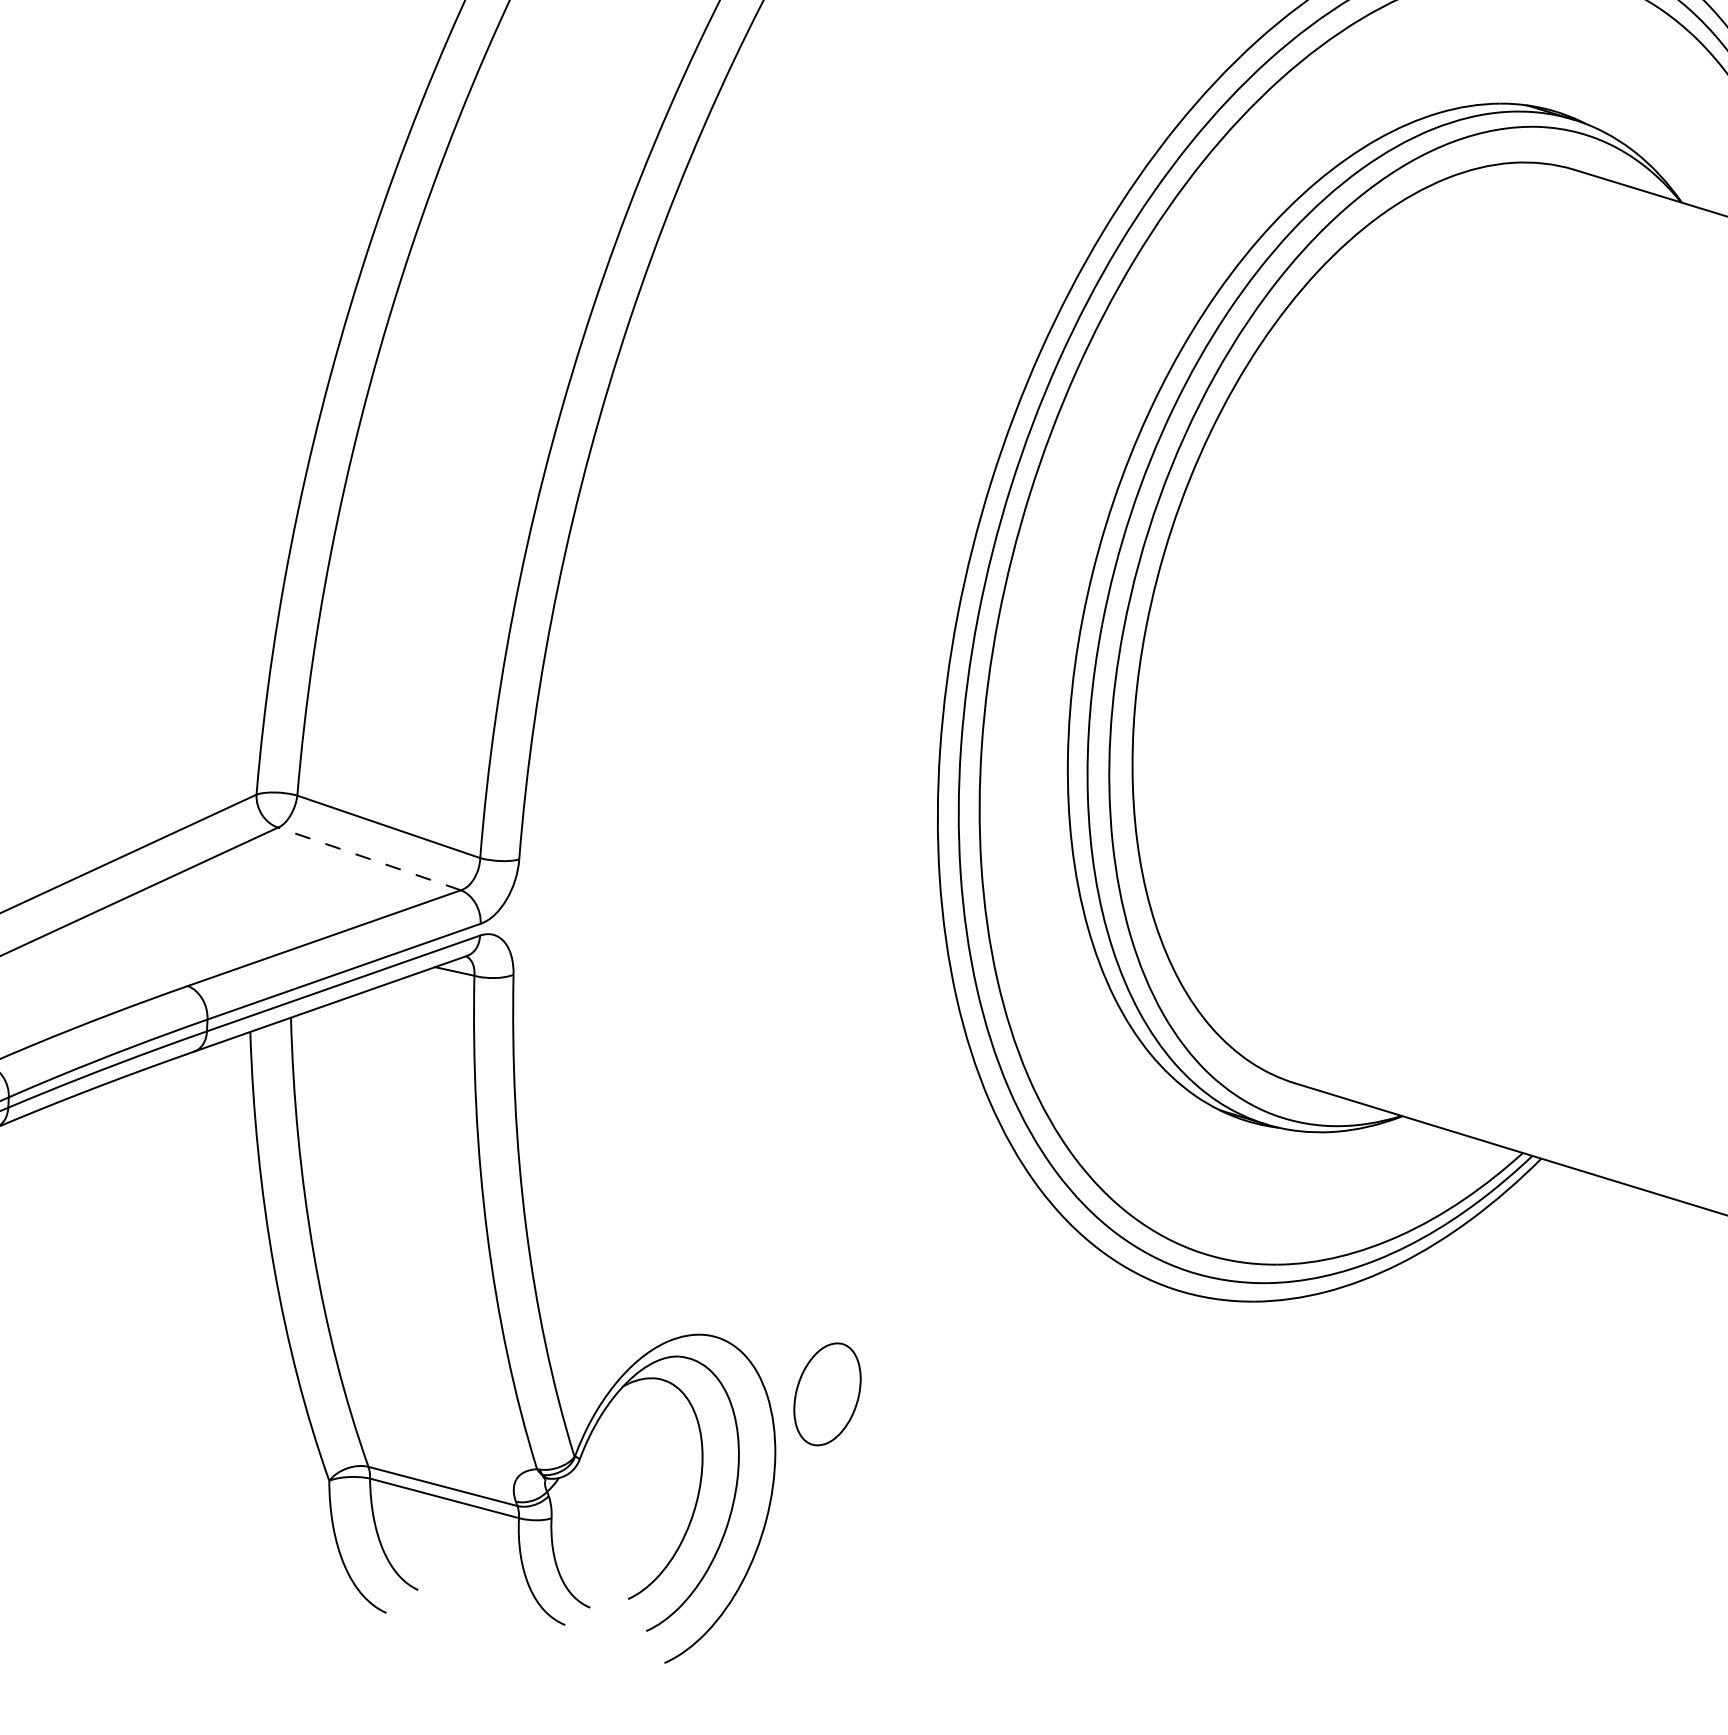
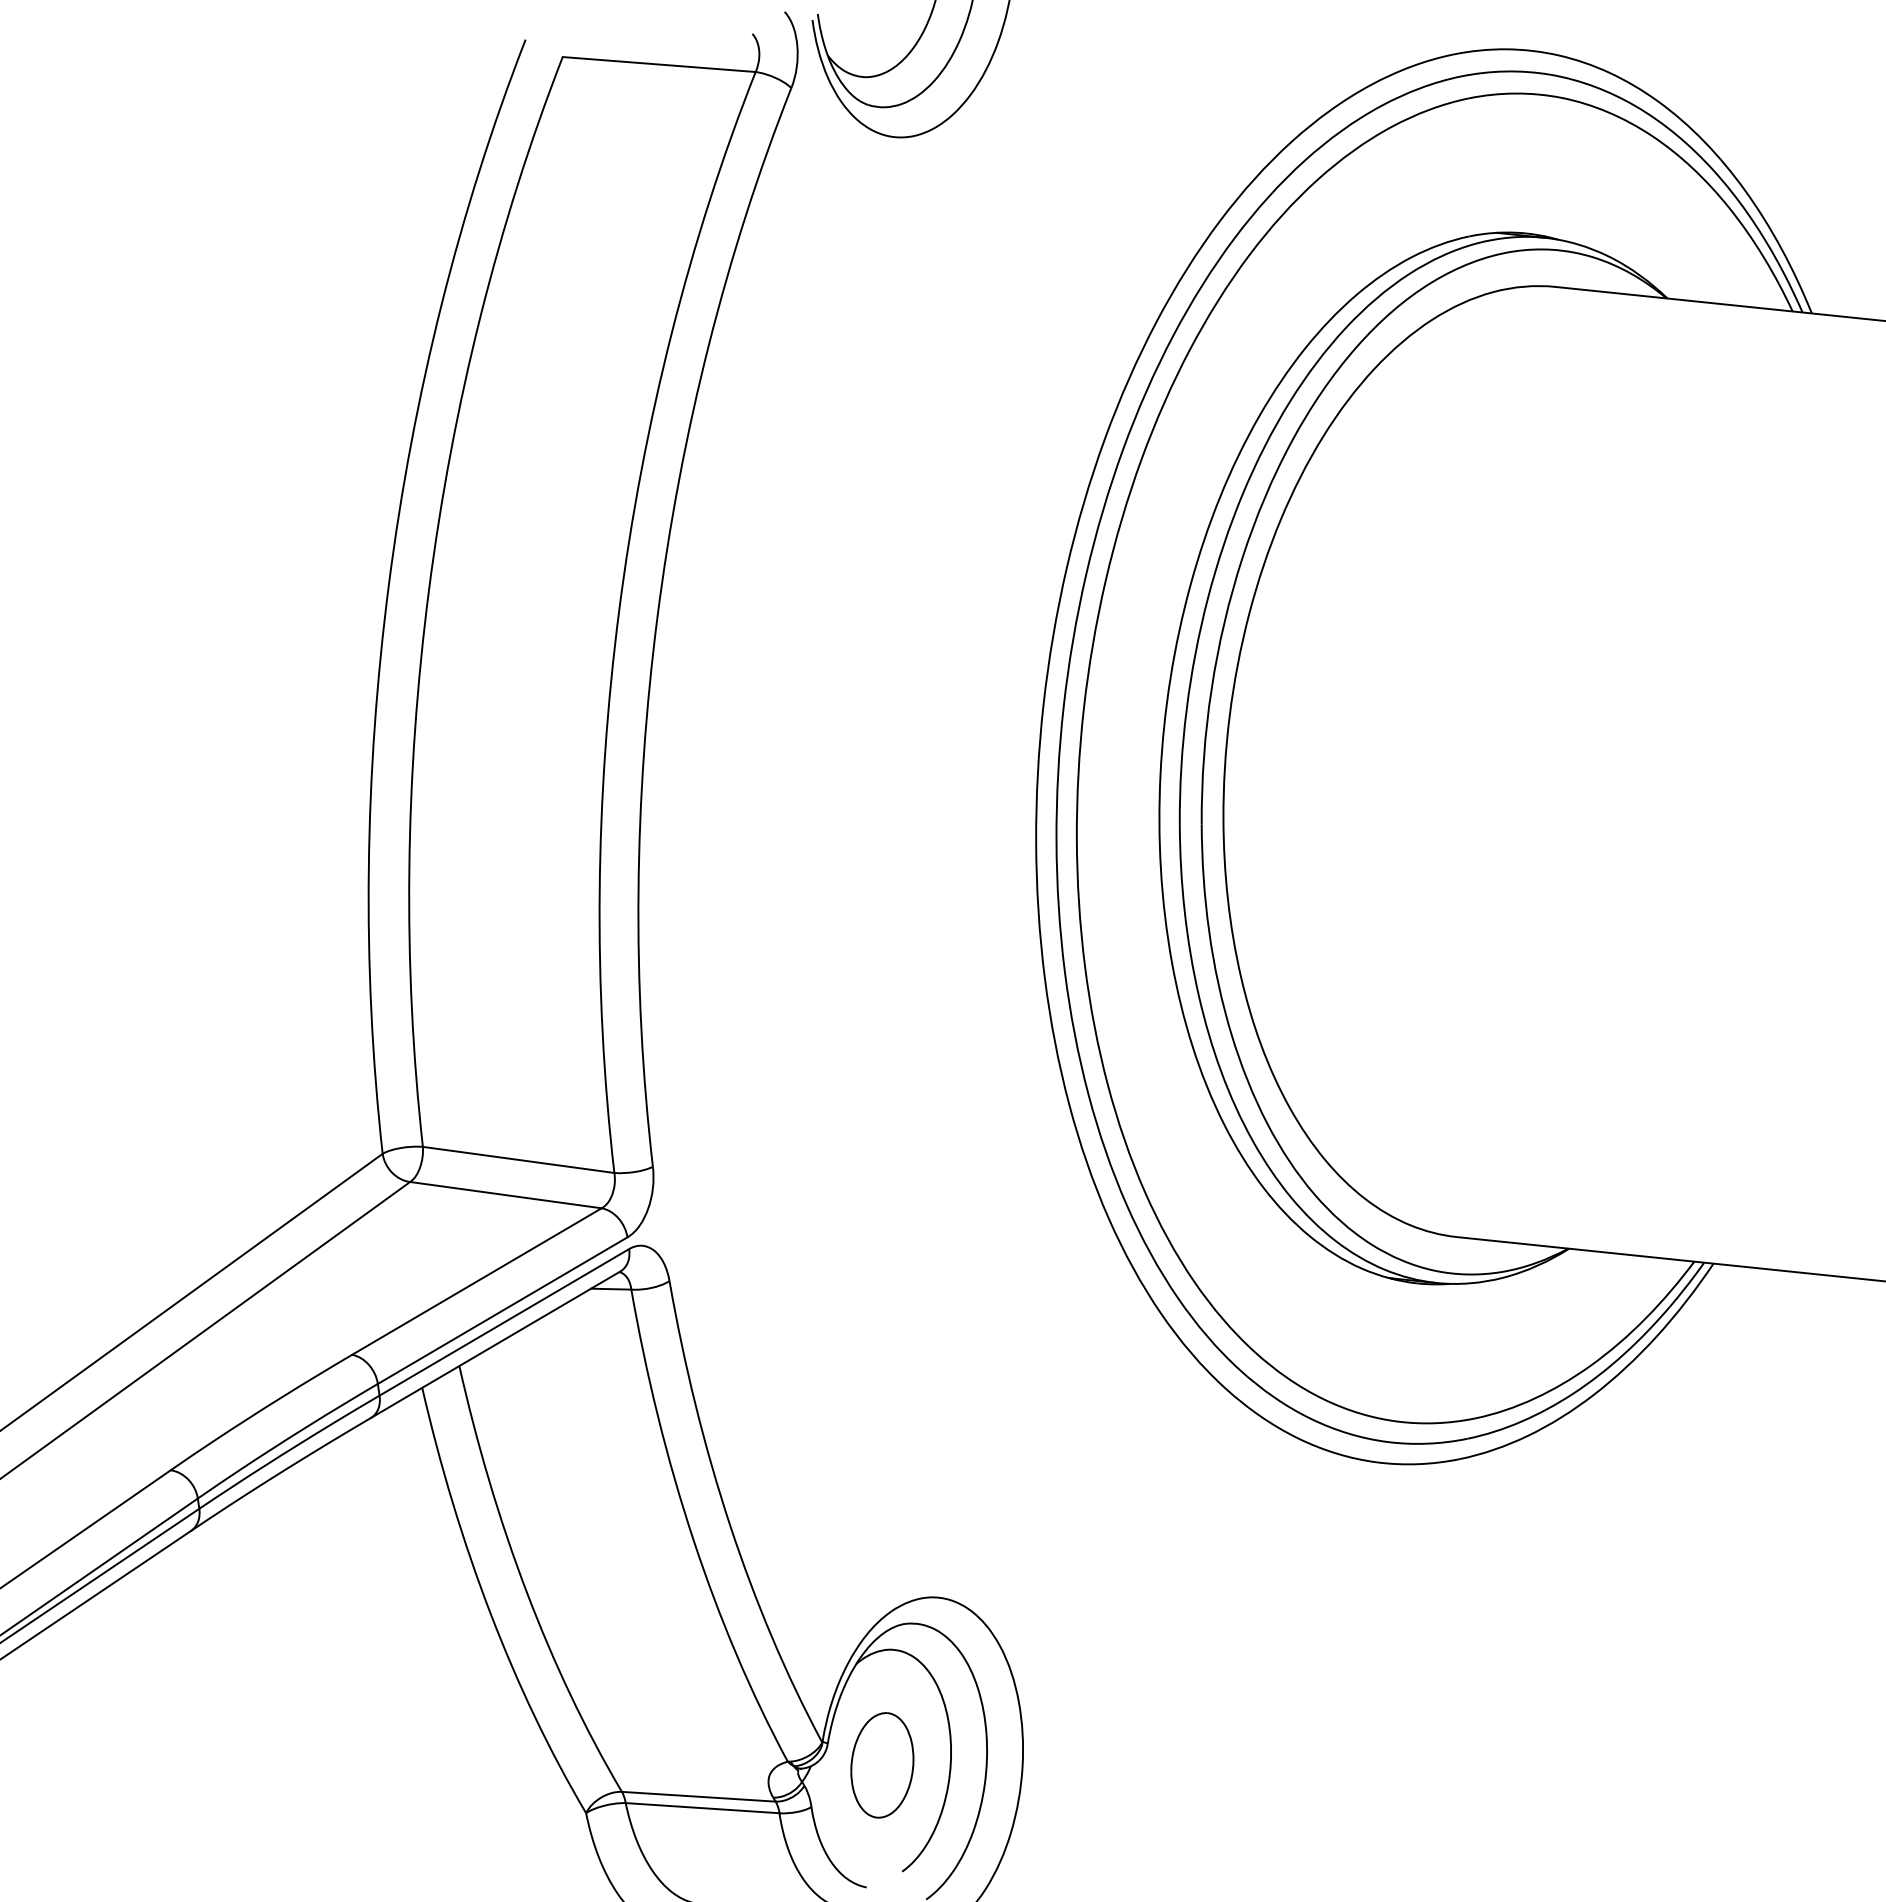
line: (369, 859) -> (505, 1195), dashed -> solid
part: (827, 1394) -> (882, 1765), moved

